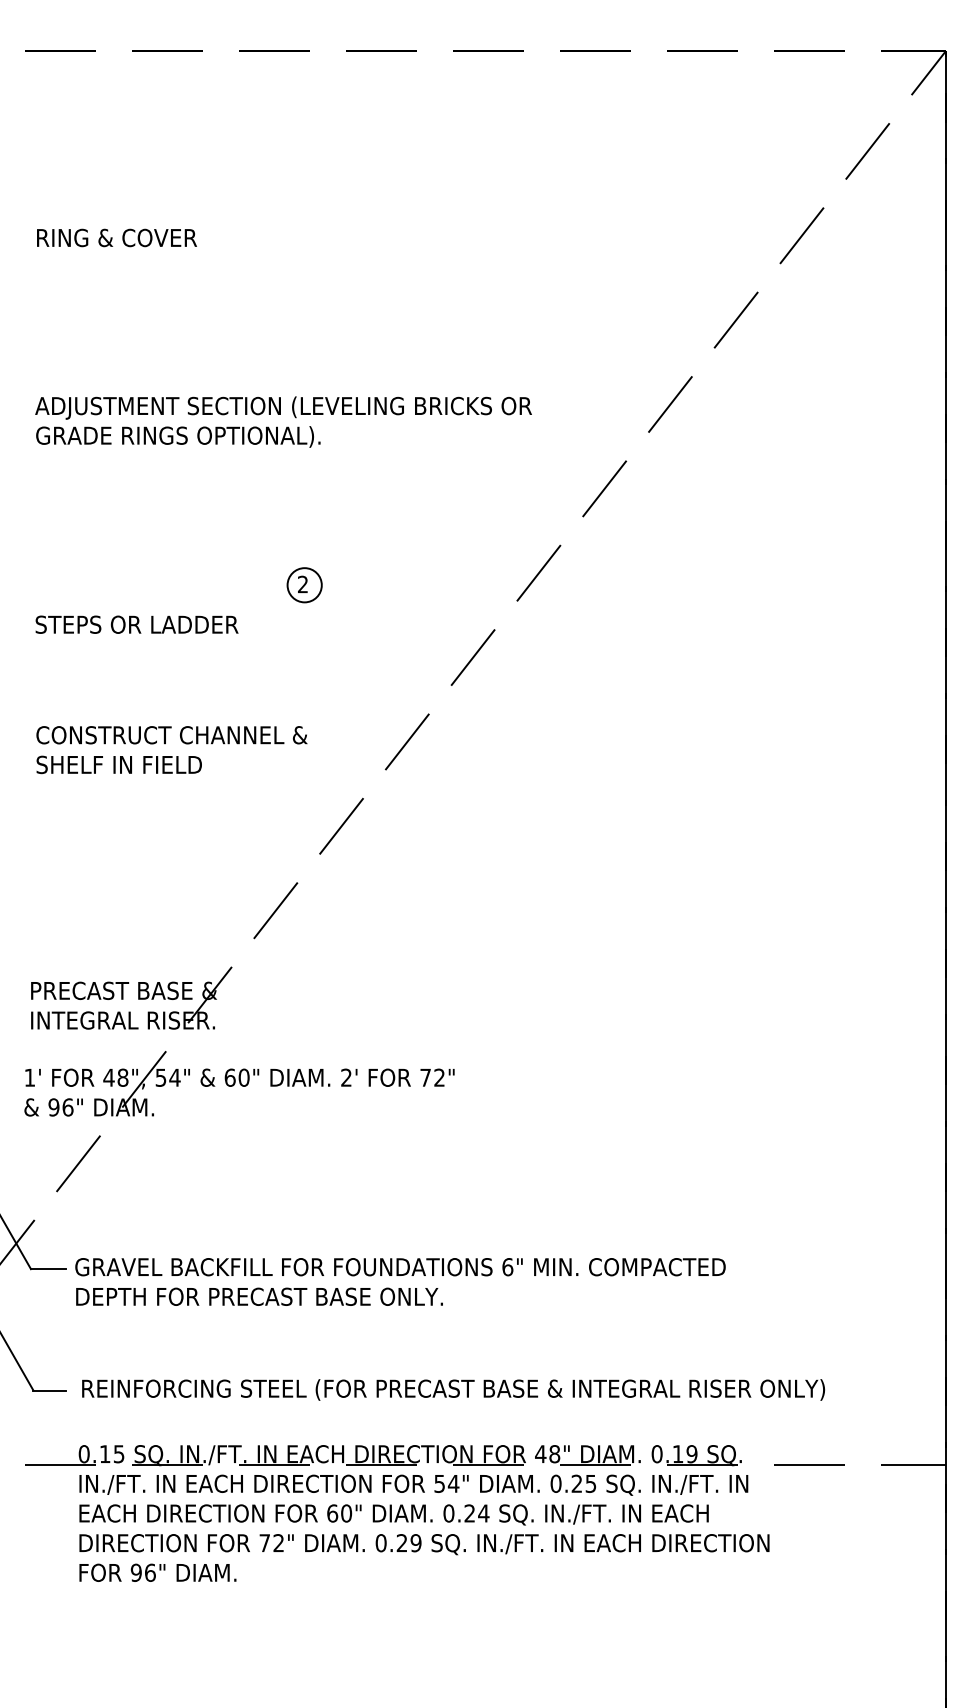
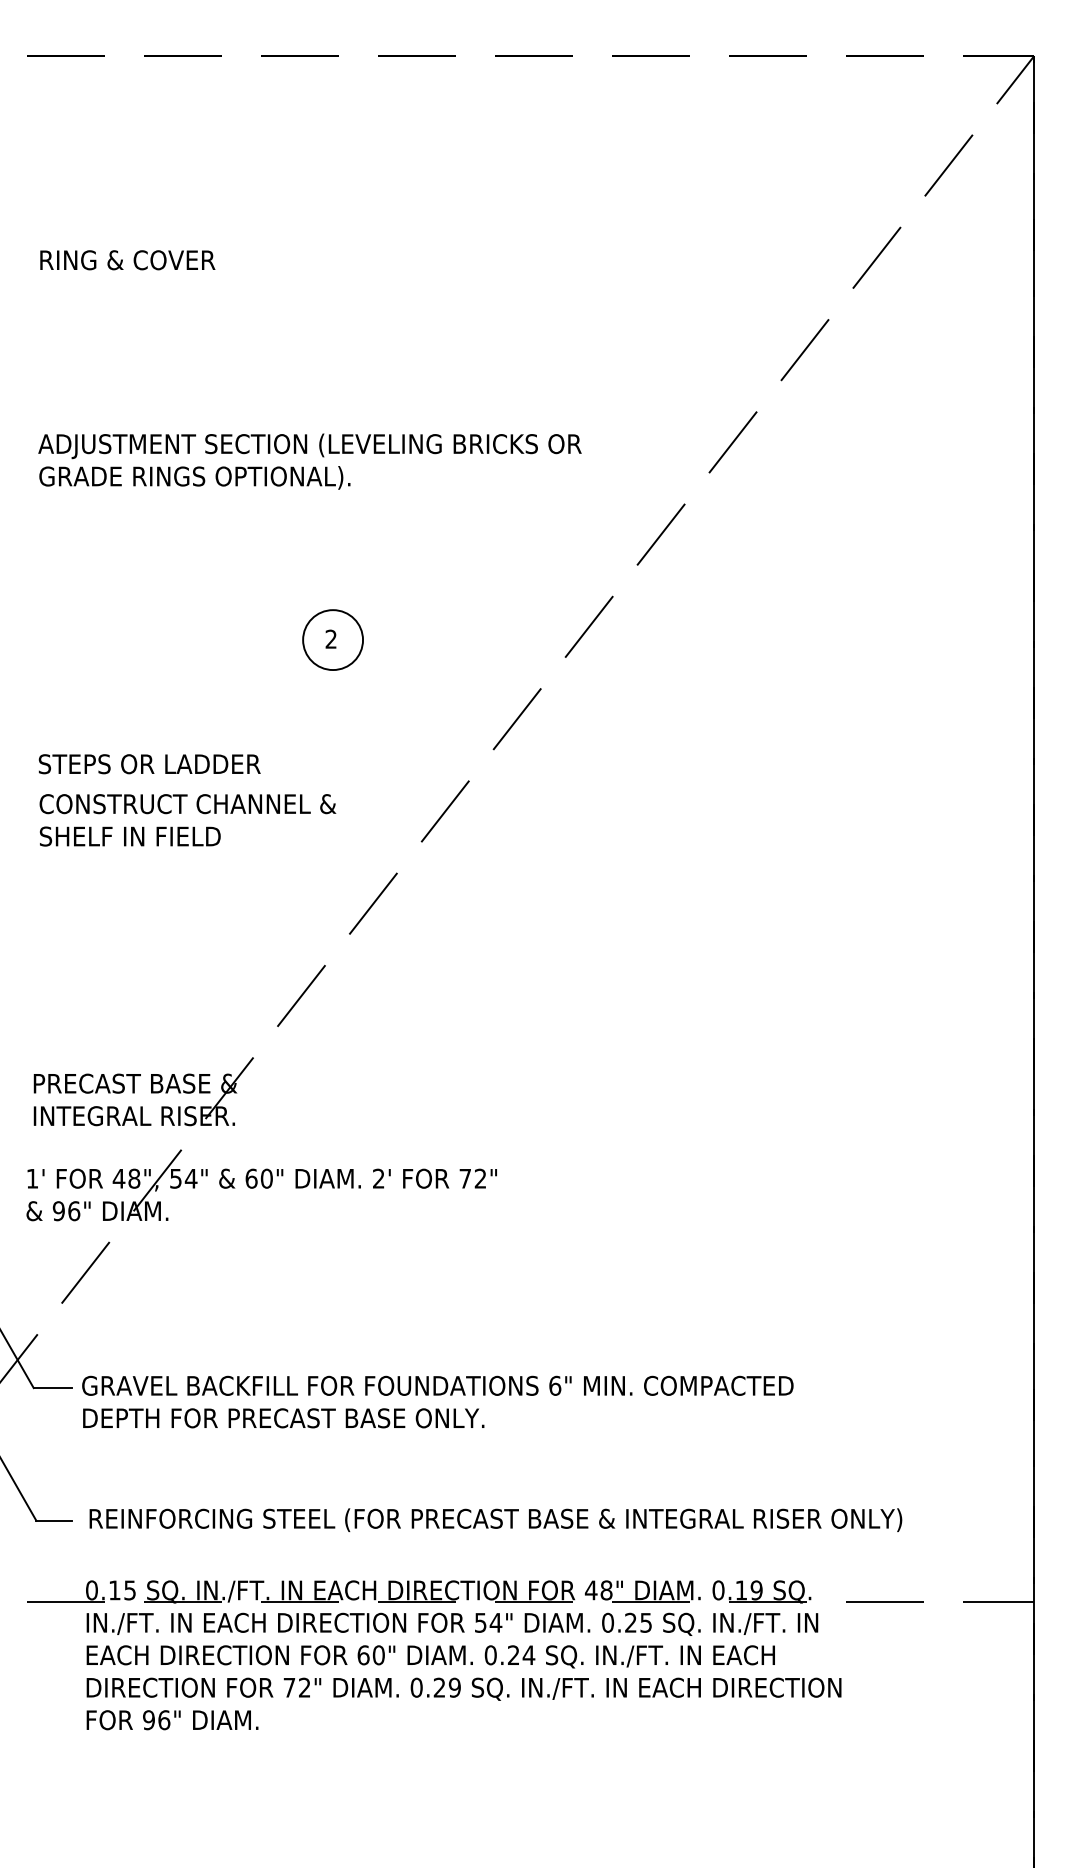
circle: (304, 585) -> (332, 640), size x1.6
text: (136, 624) -> (149, 763), moved

